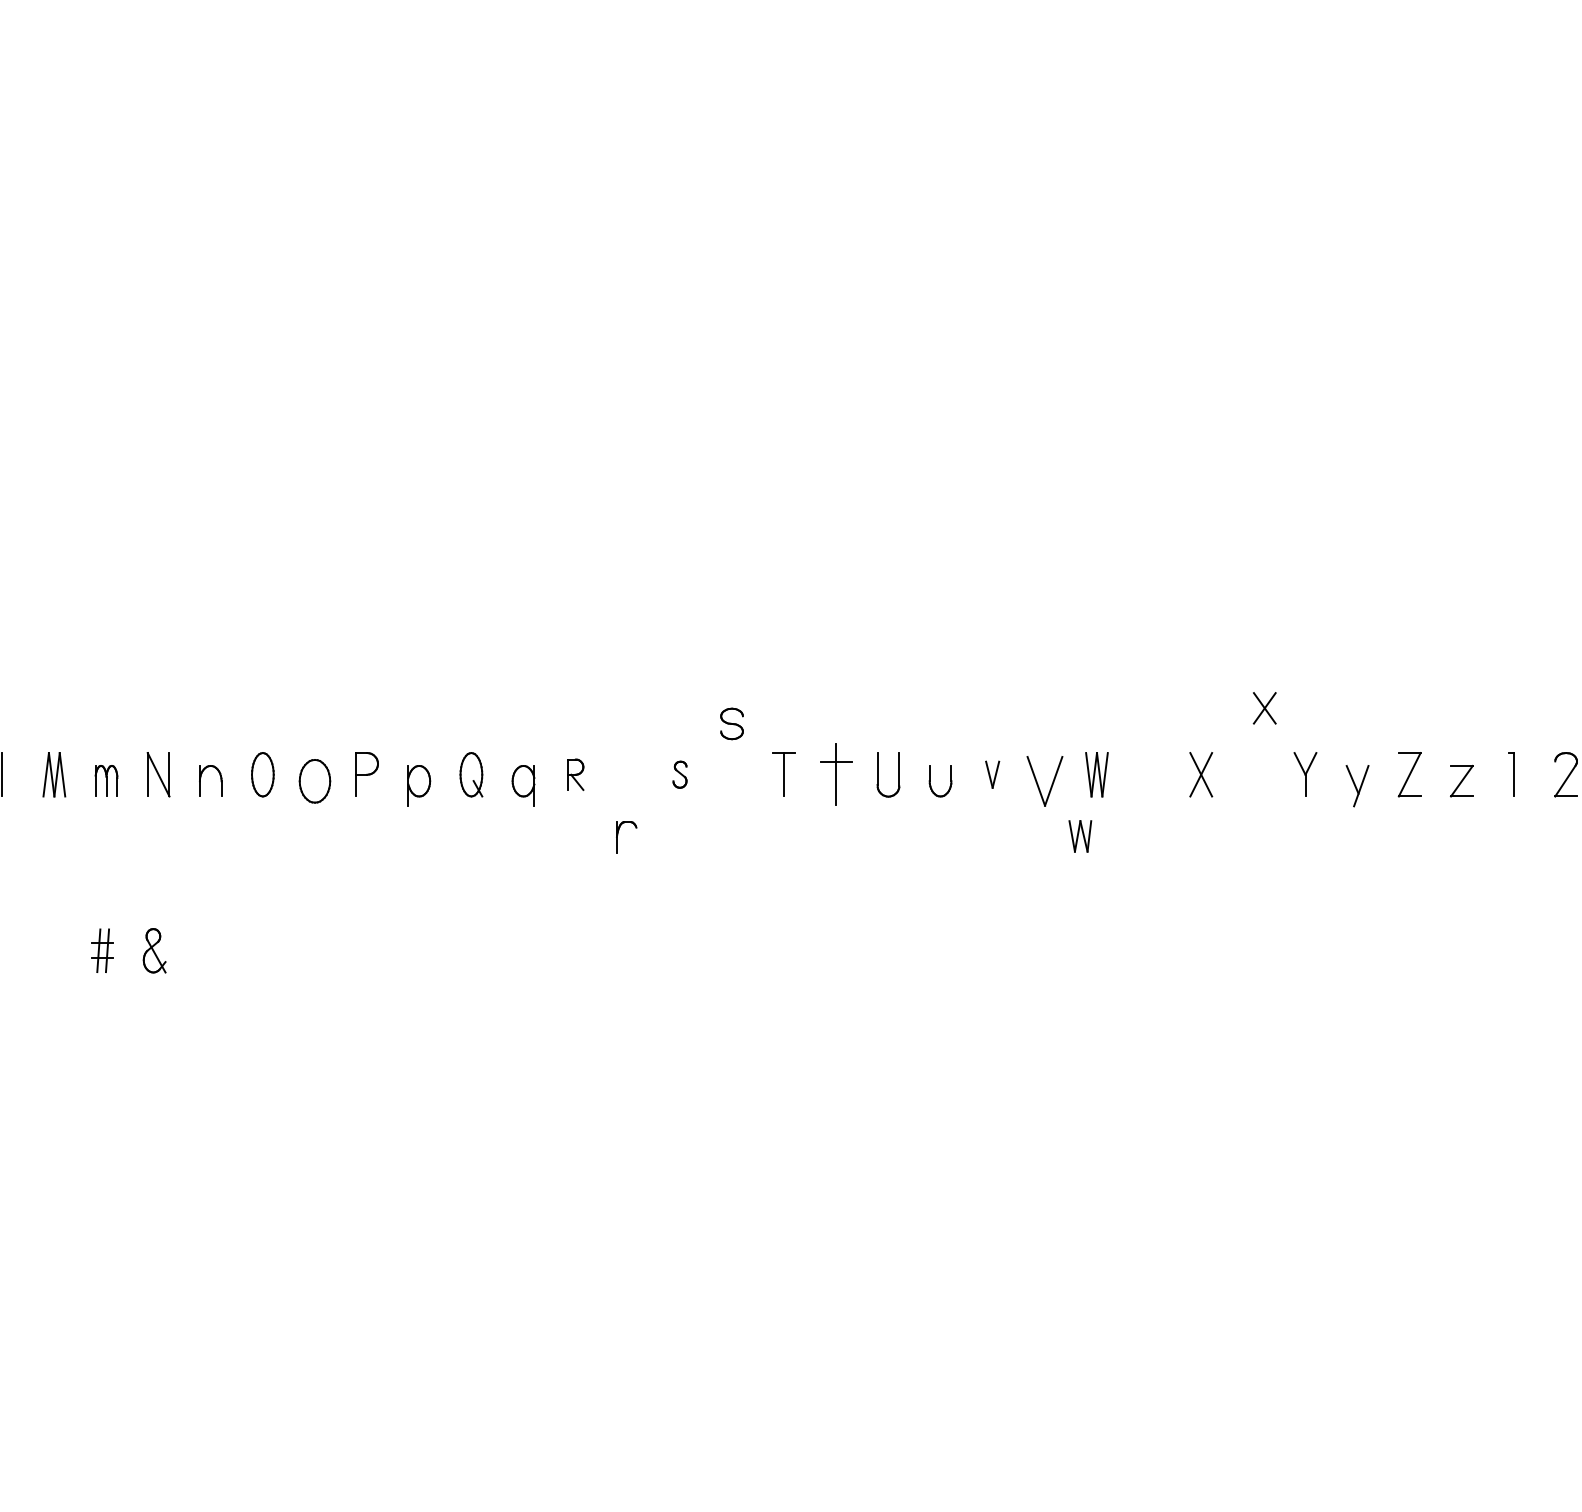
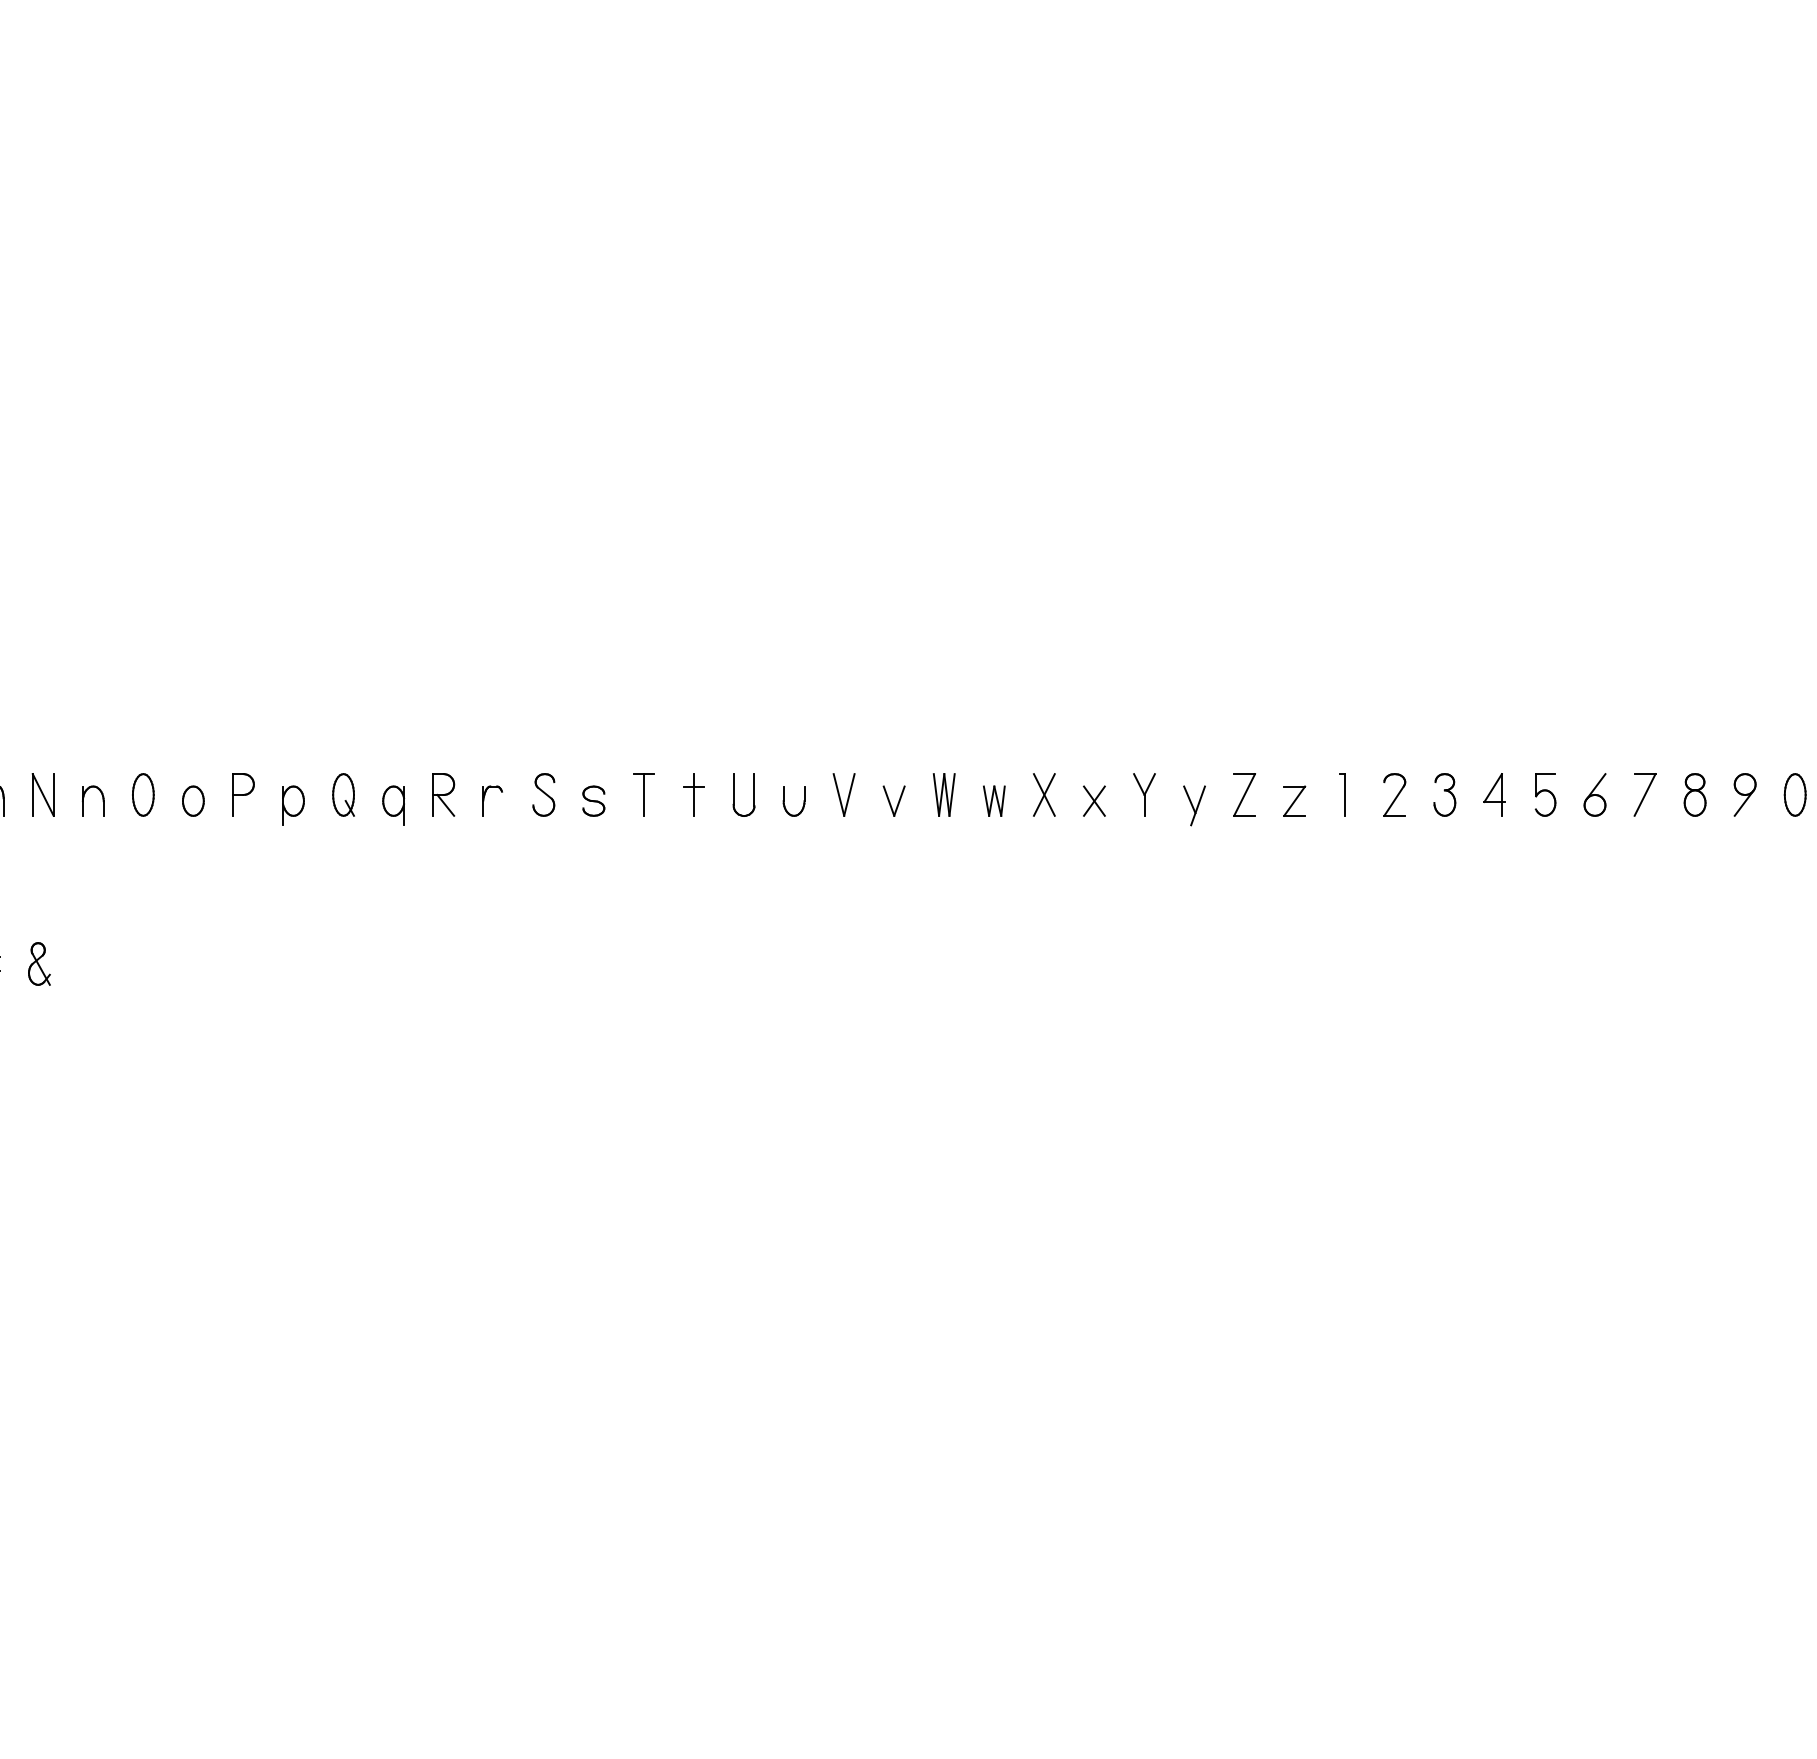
part: (1264, 707) -> (1094, 800), moved
part: (731, 723) -> (593, 800), moved
part: (575, 774) -> (443, 794), size x1.43
part: (679, 774) -> (543, 794), size x1.67
part: (835, 774) -> (693, 794), size x0.71
part: (992, 774) -> (843, 794), size x1.67
part: (315, 780) -> (193, 800), size x0.71
part: (1044, 780) -> (893, 800), size x0.62
part: (1080, 835) -> (994, 800), moved
part: (618, 836) -> (484, 800), moved

